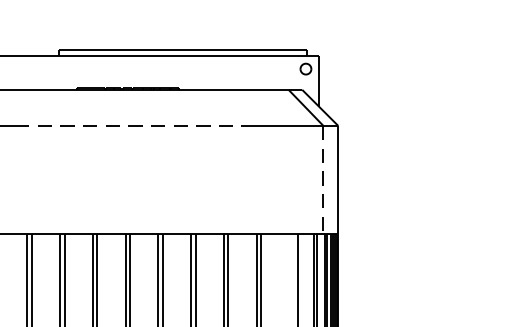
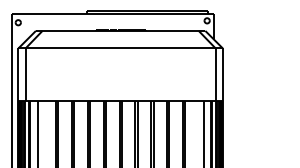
line: (127, 126) -> (120, 48), dashed -> solid
line: (323, 181) -> (215, 75), dashed -> solid

